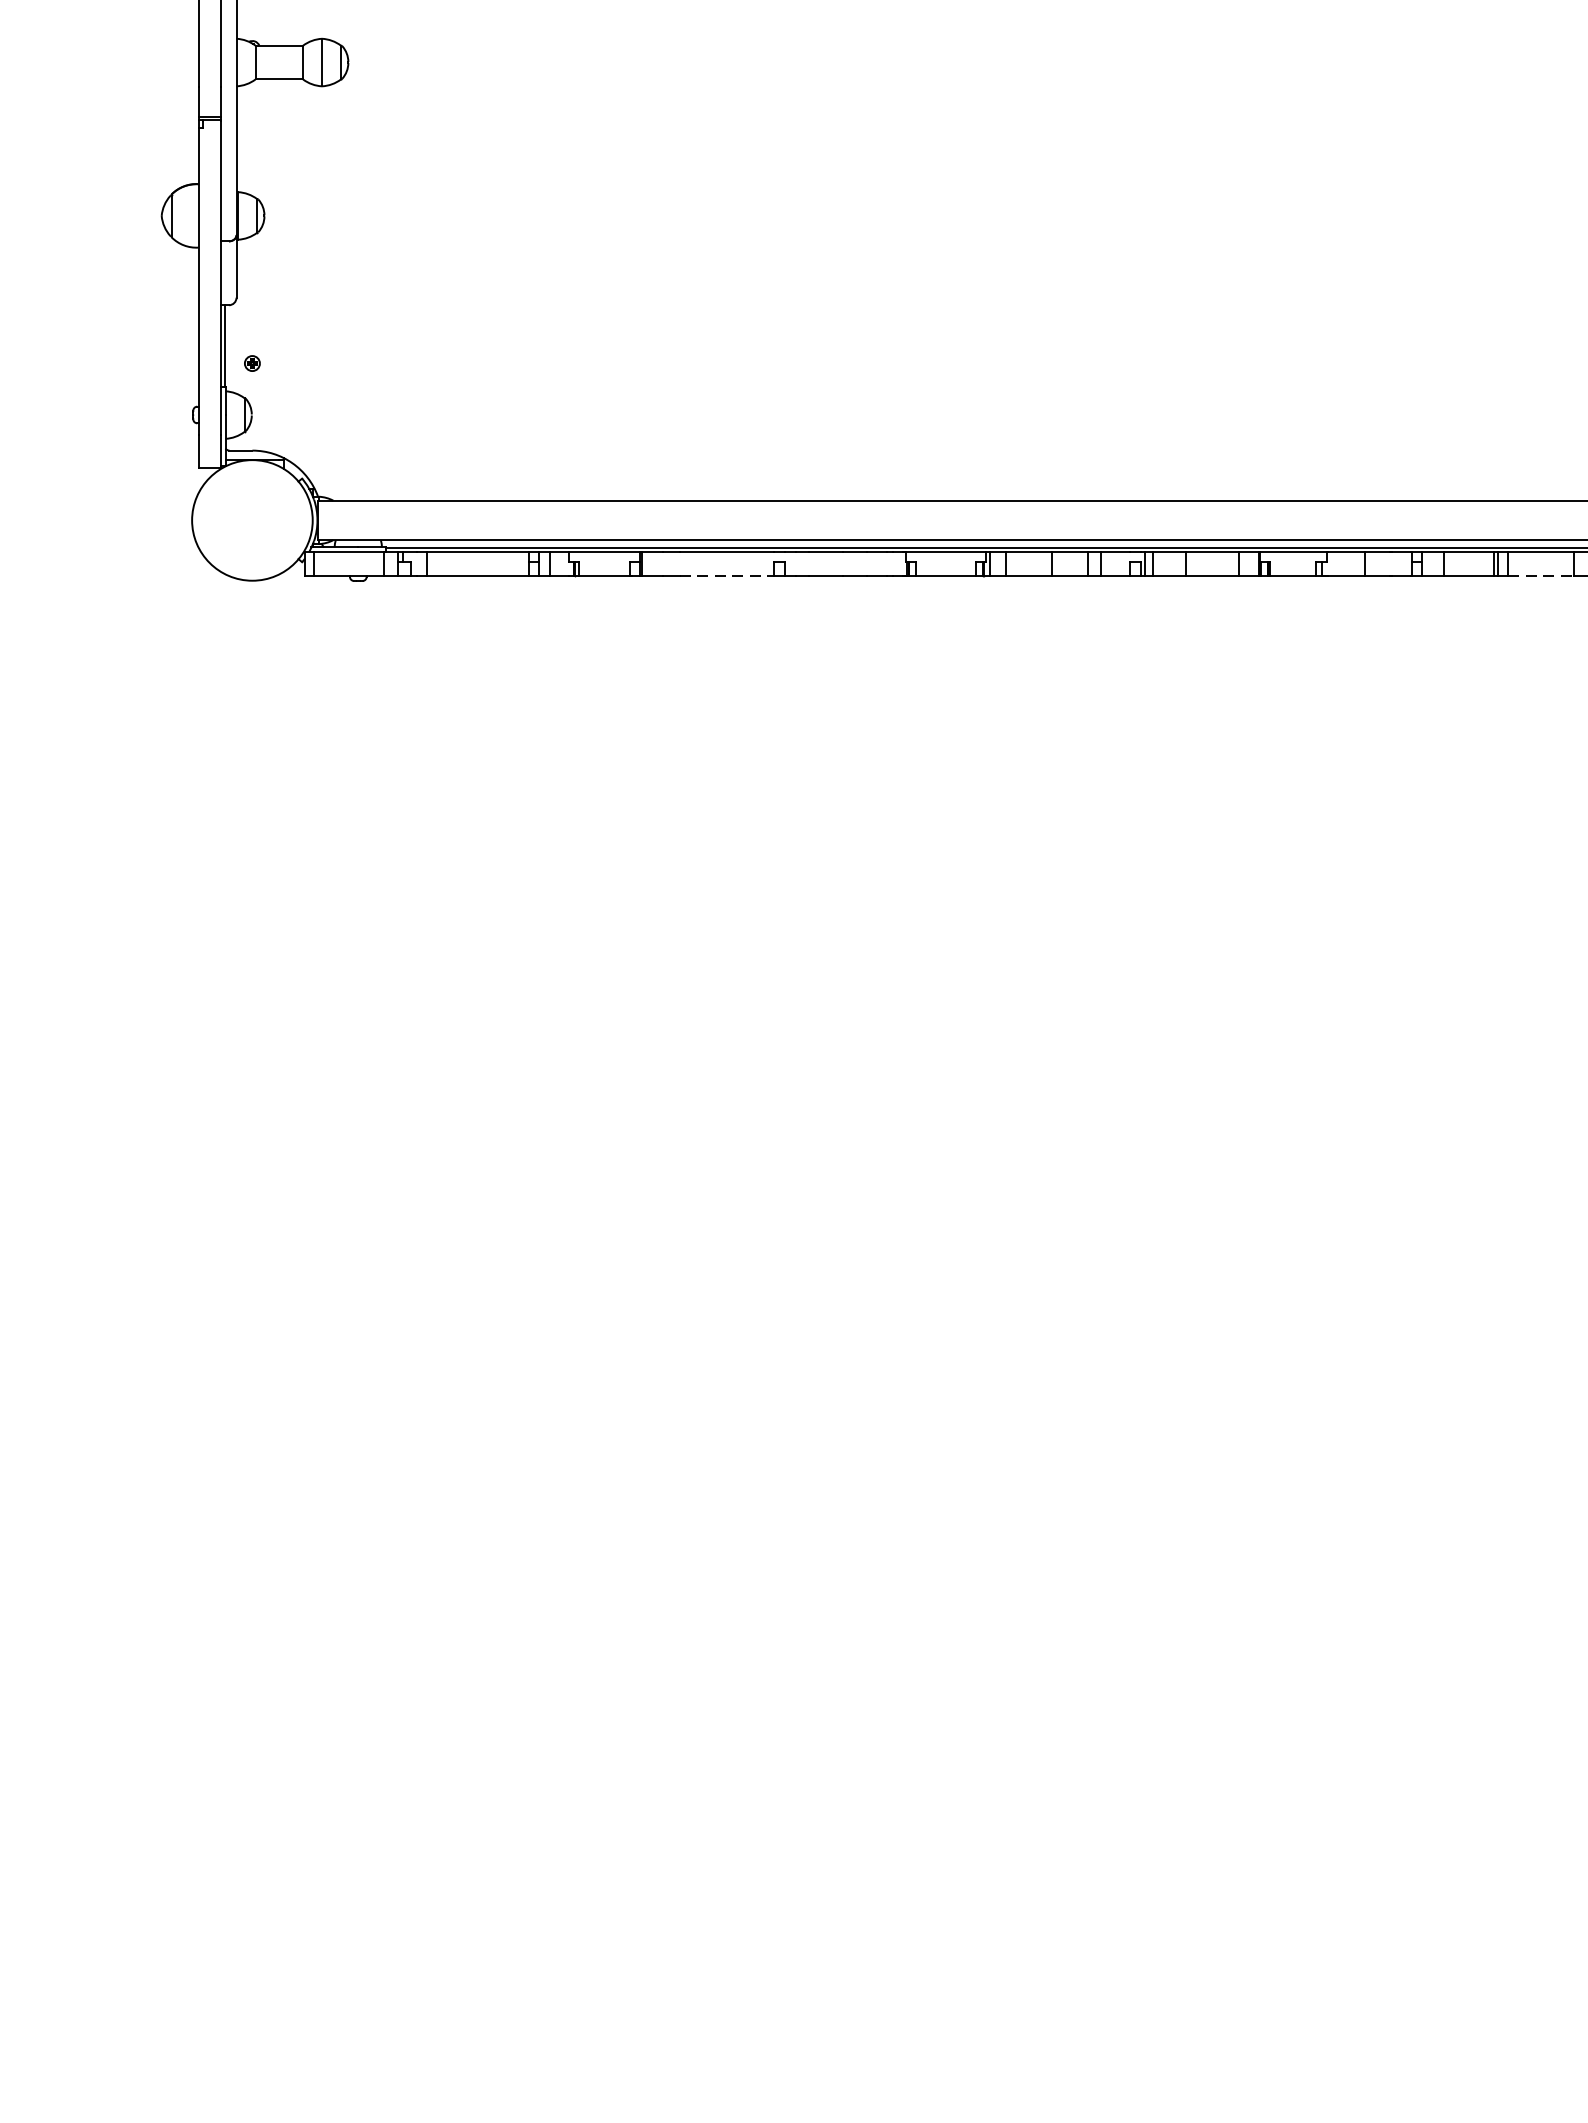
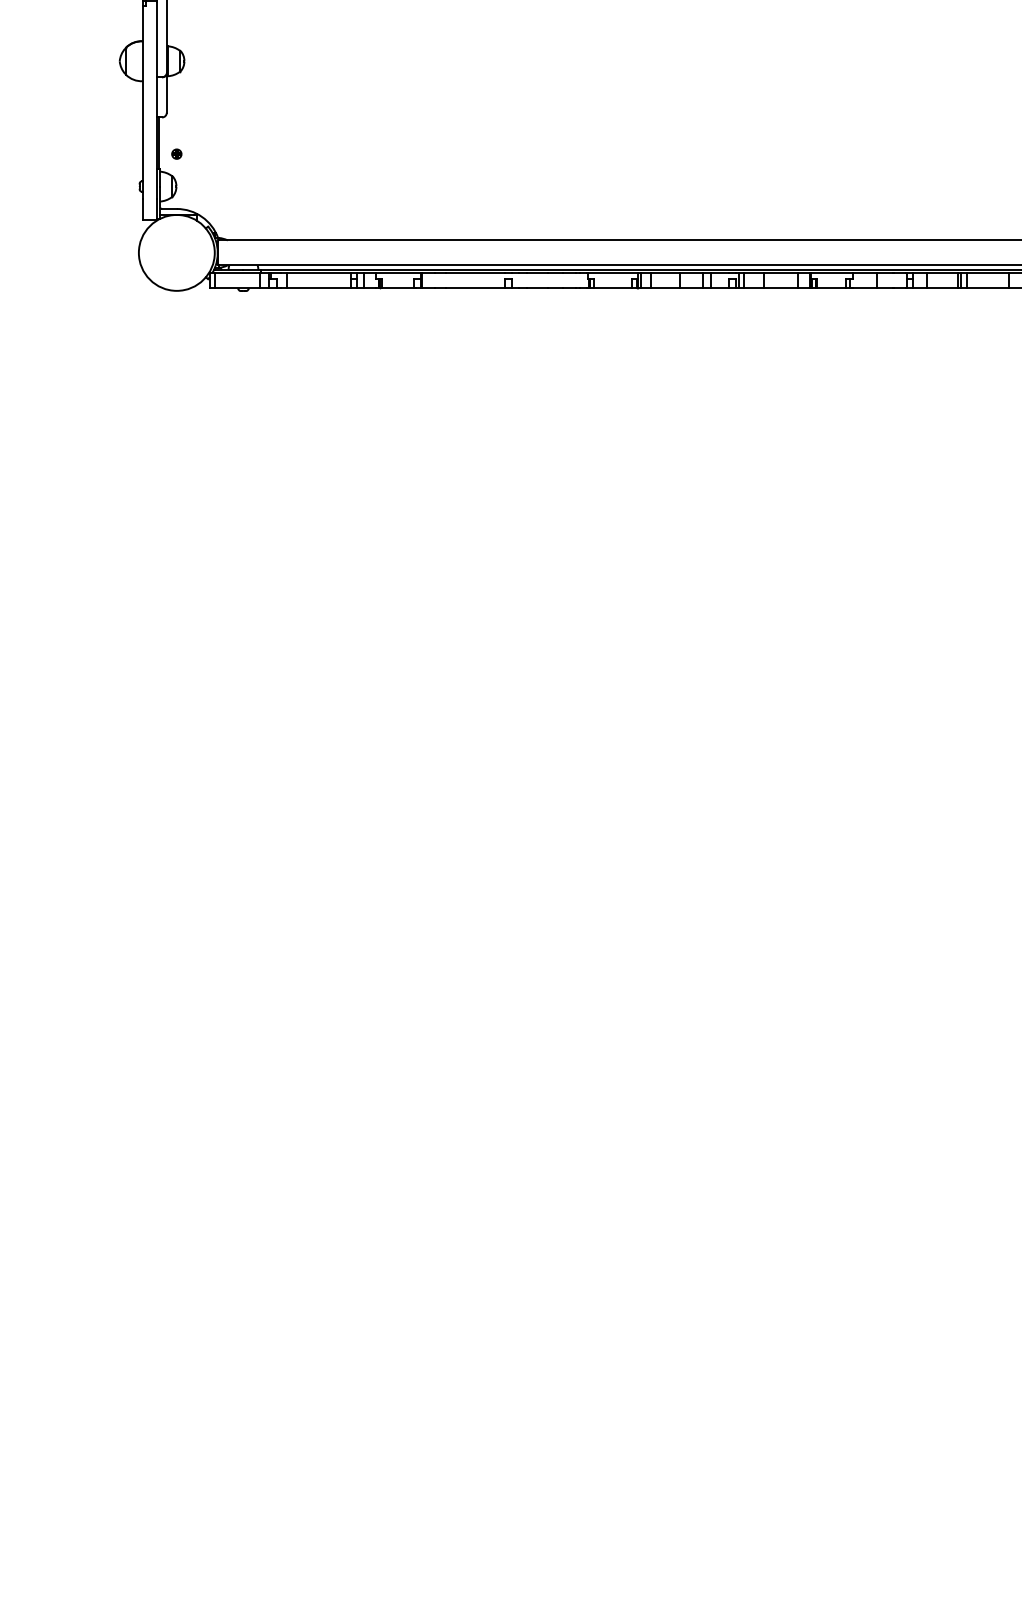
line: (726, 575) -> (475, 287), dashed -> solid
line: (1540, 575) -> (987, 287), dashed -> solid

